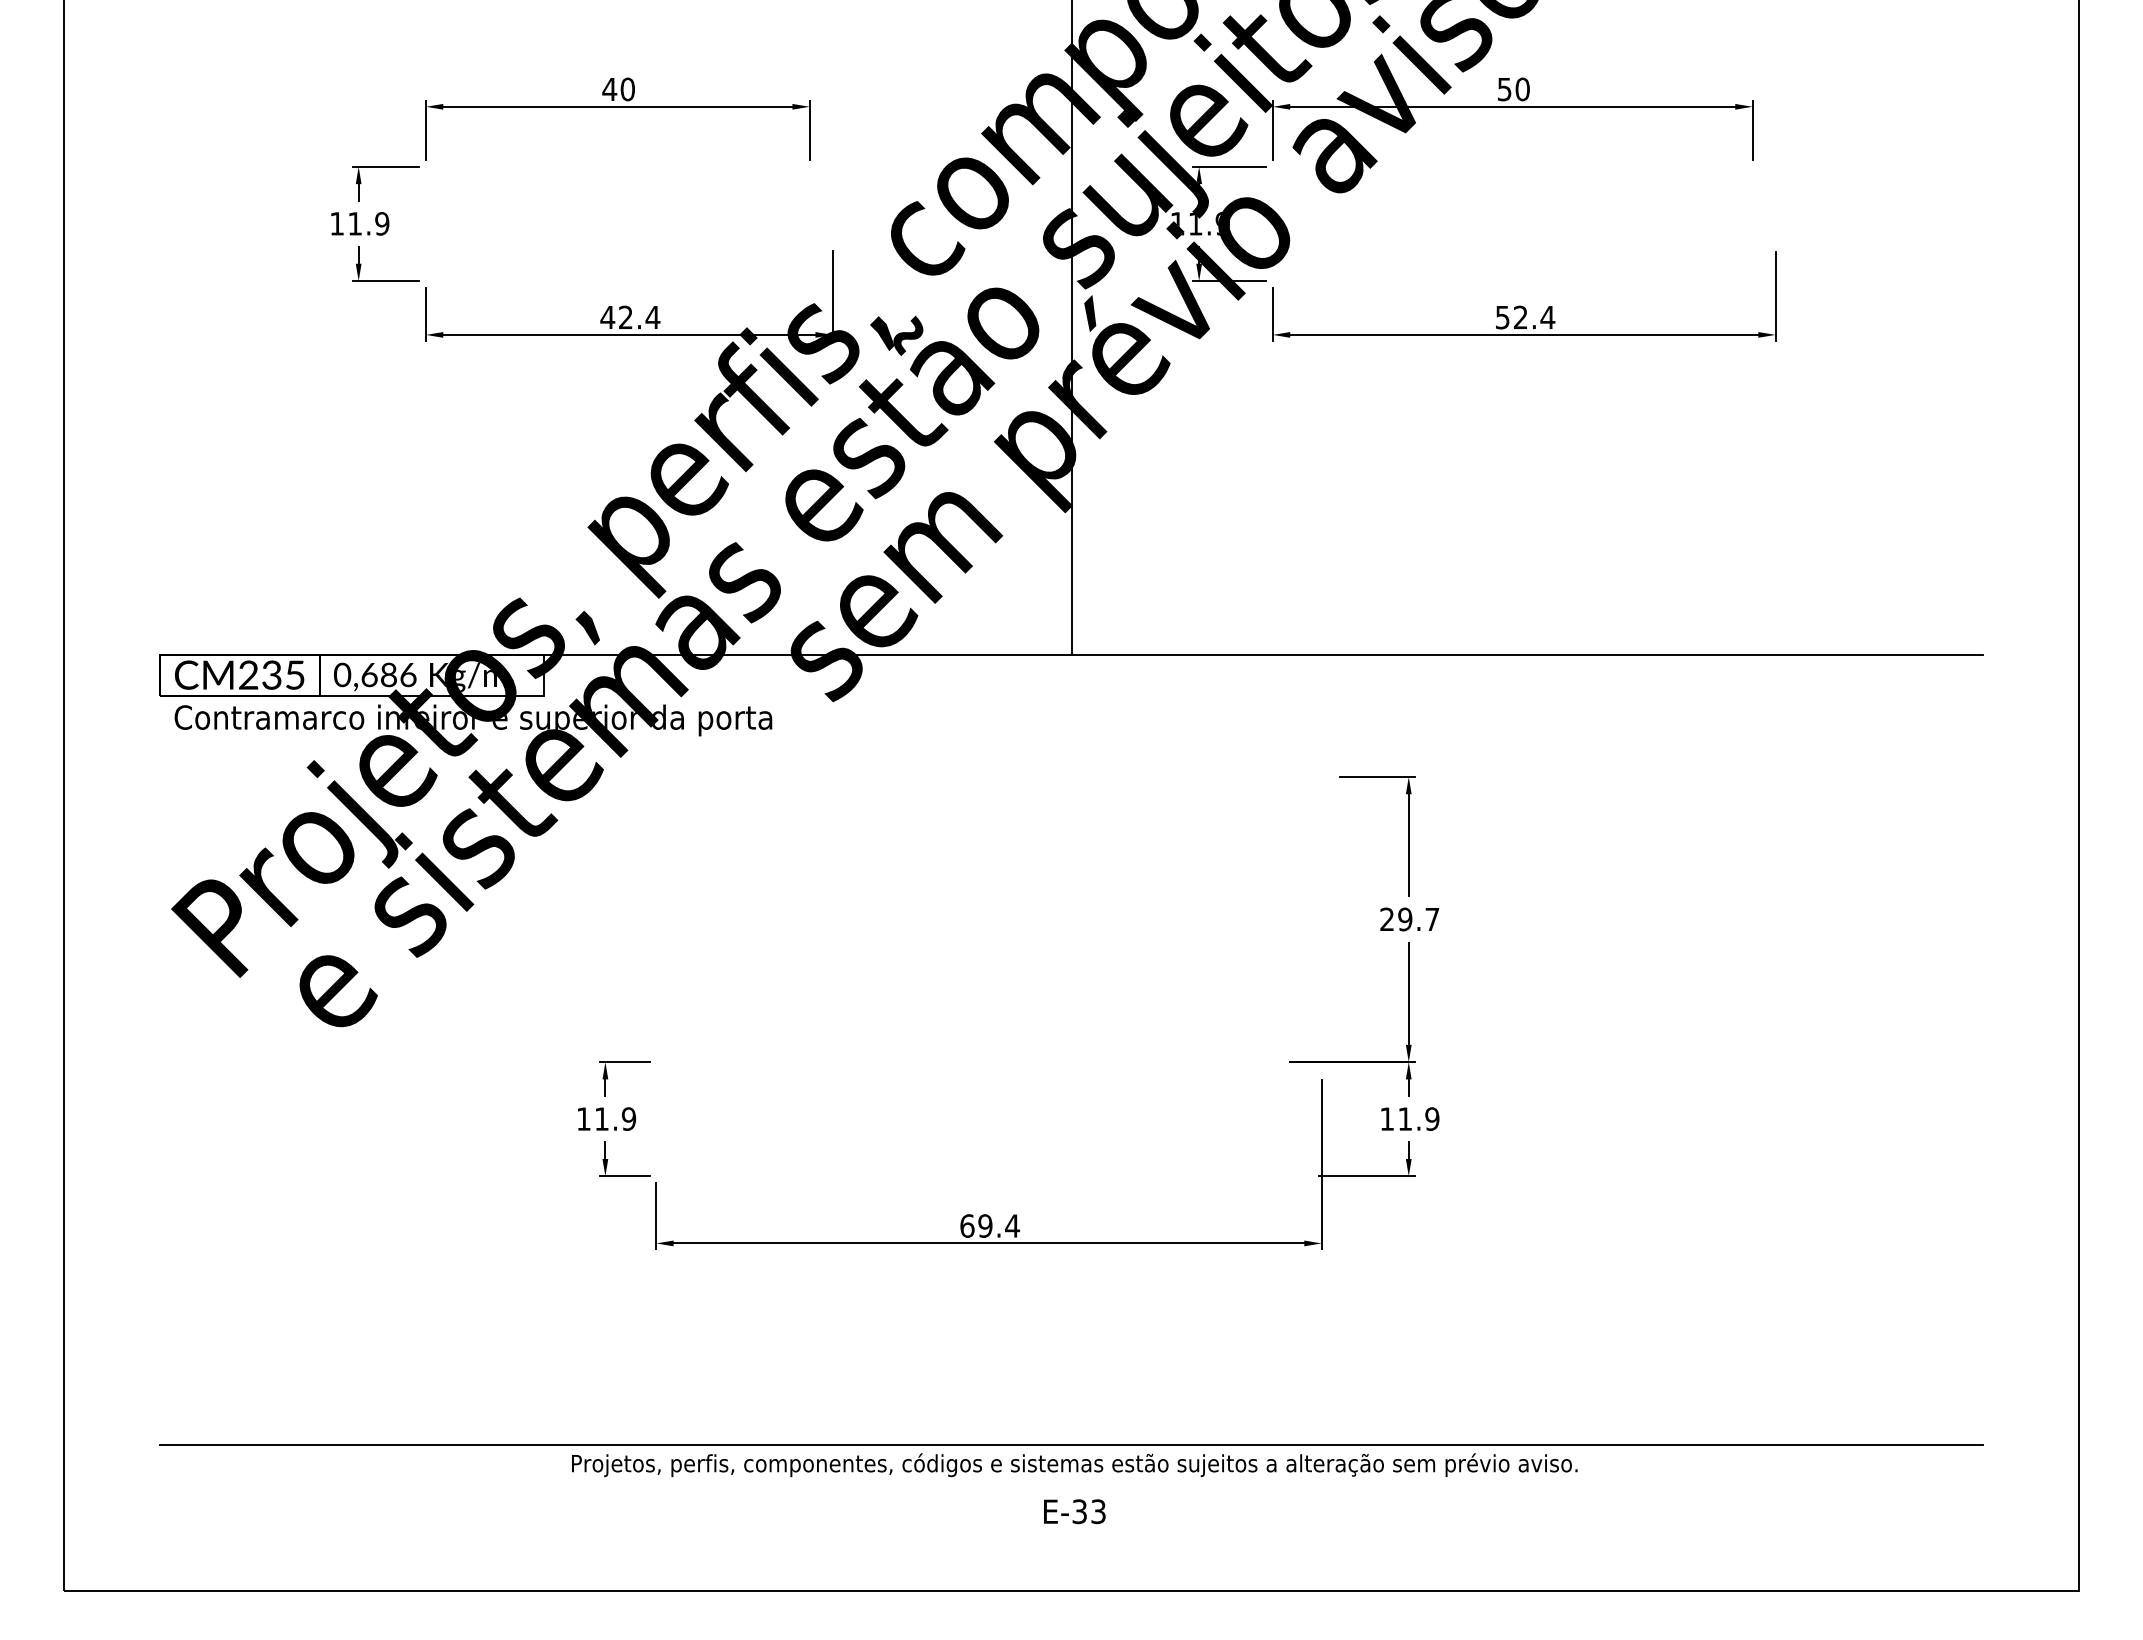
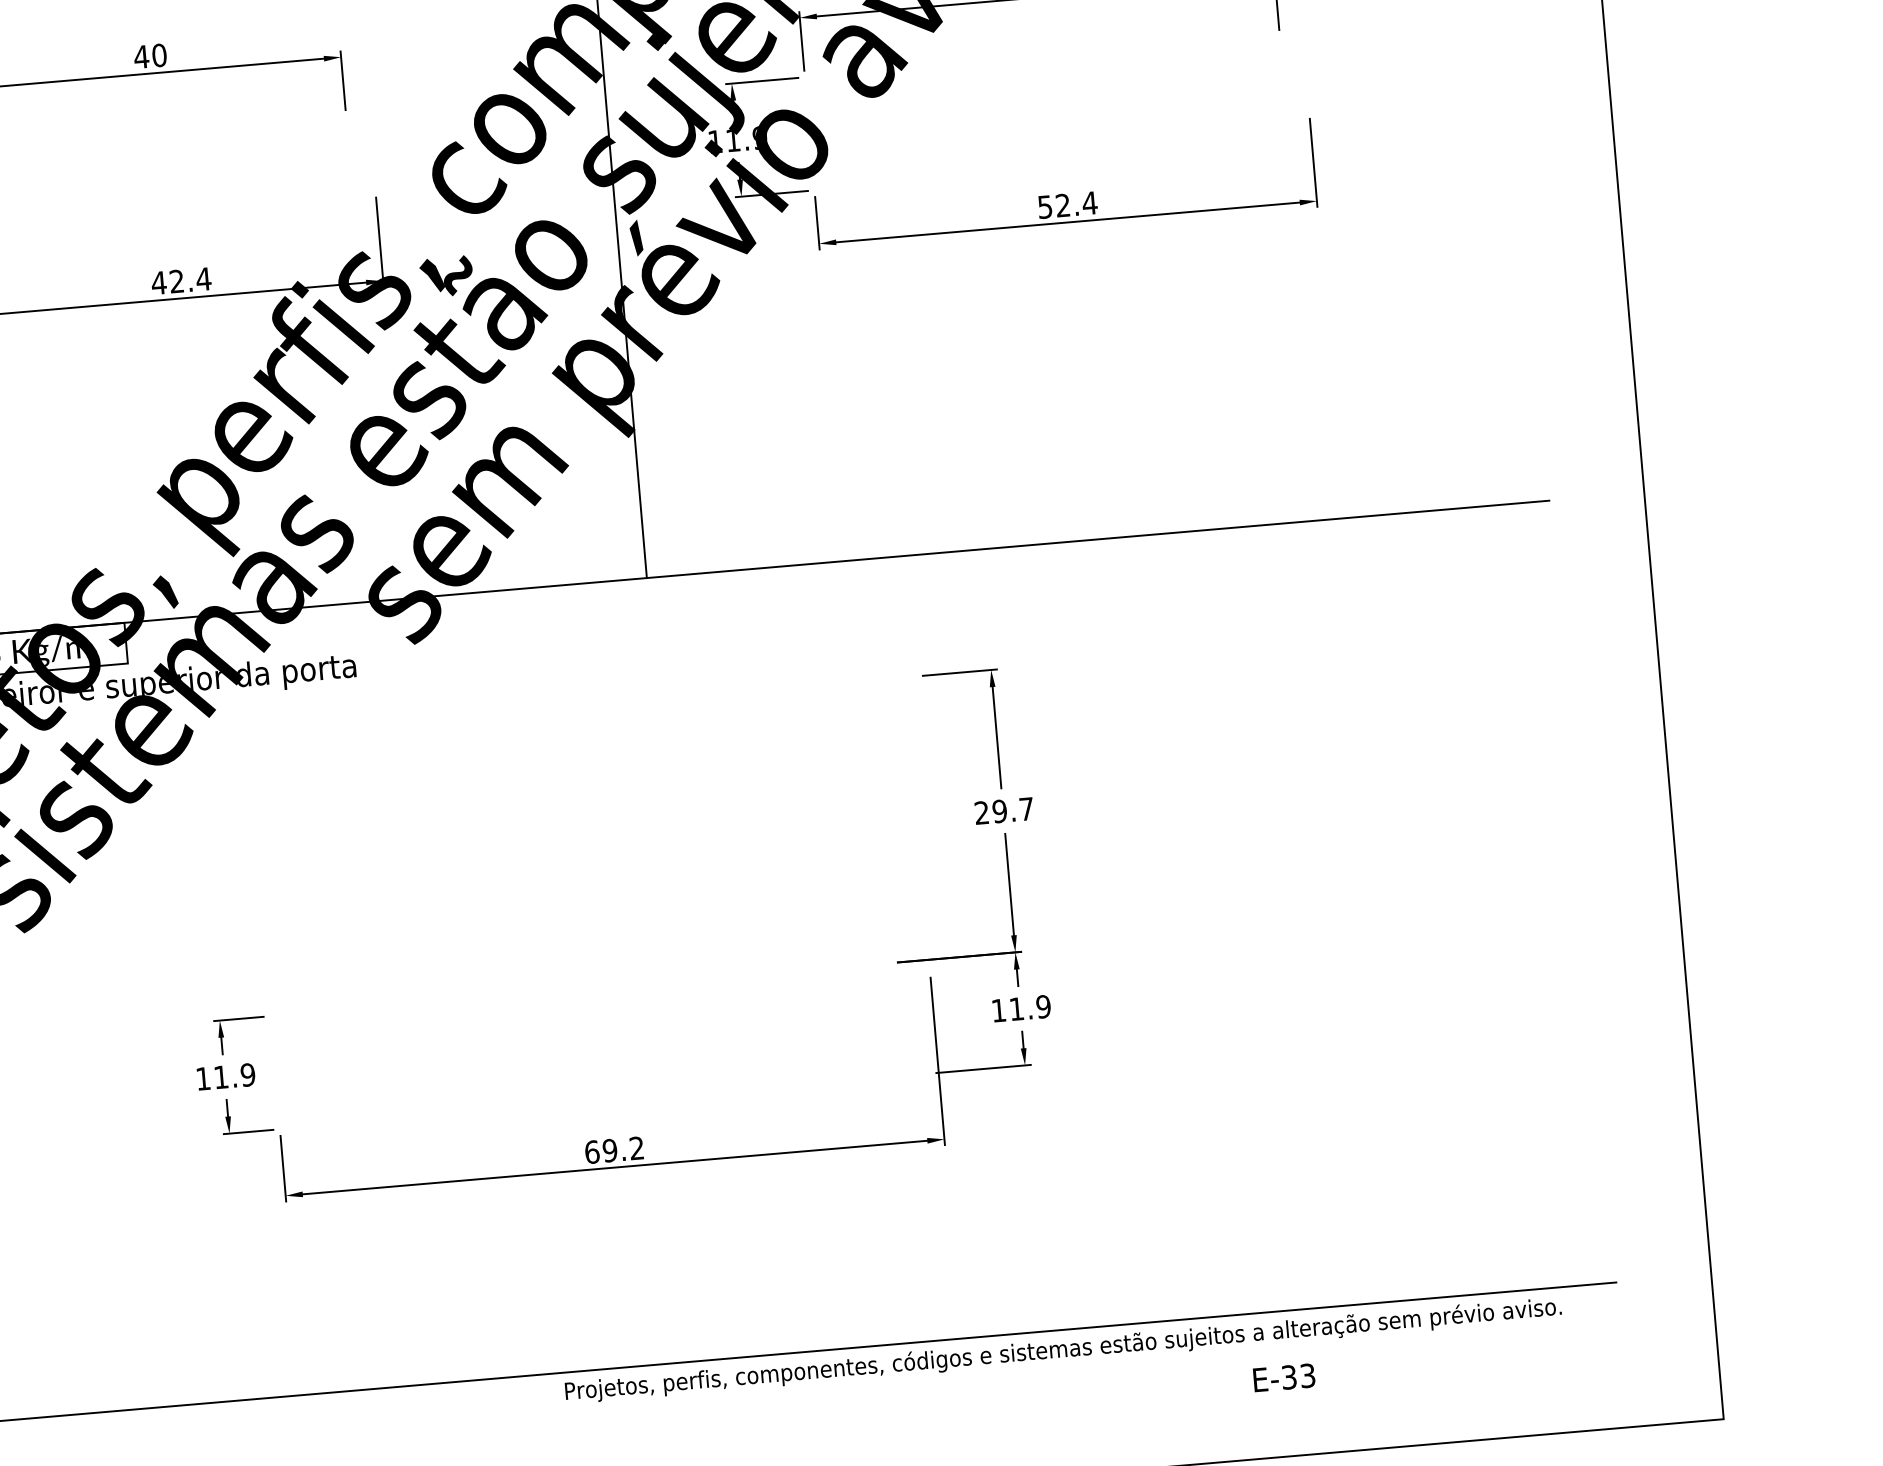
text: (1012, 1225) -> (636, 1147), 69.4 -> 69.2
text: (1074, 1465) -> (1063, 1350), moved
text: (1074, 1511) -> (1284, 1377), moved

